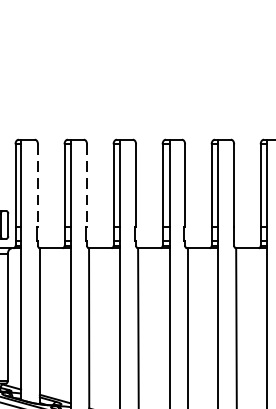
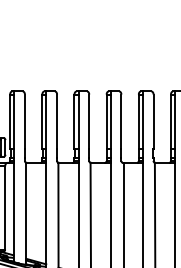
line: (37, 186) -> (24, 122), dashed -> solid
line: (87, 186) -> (57, 122), dashed -> solid

